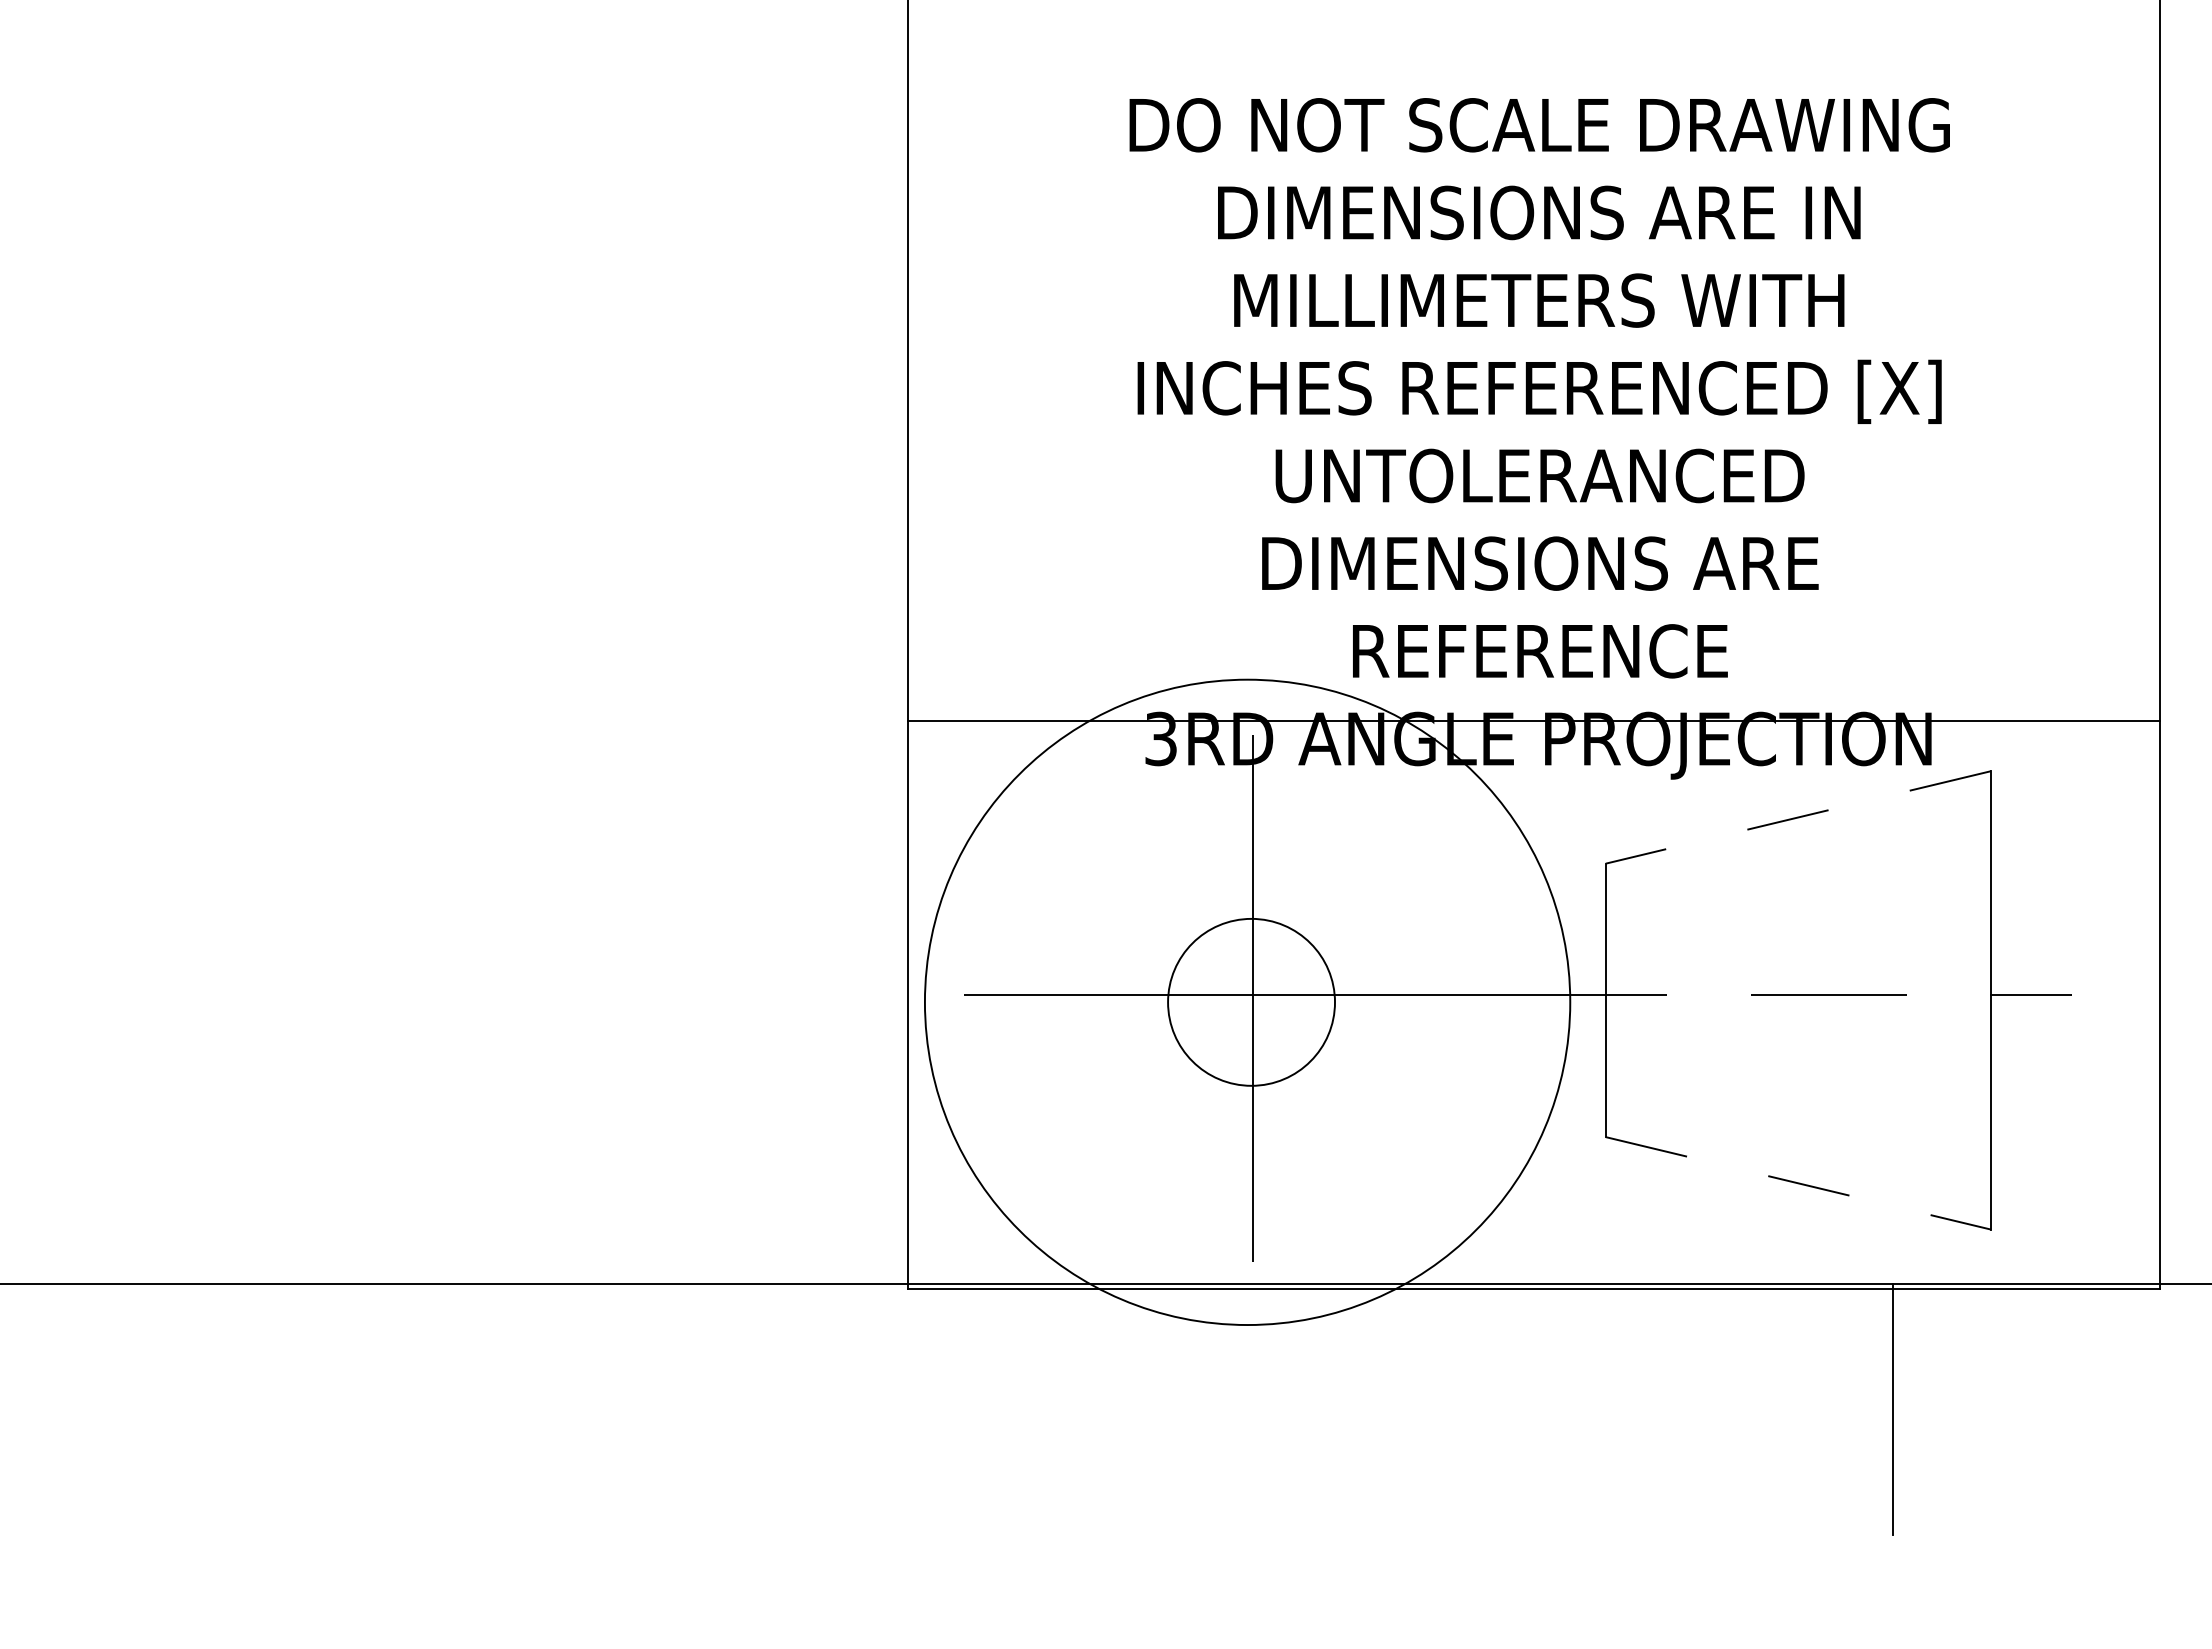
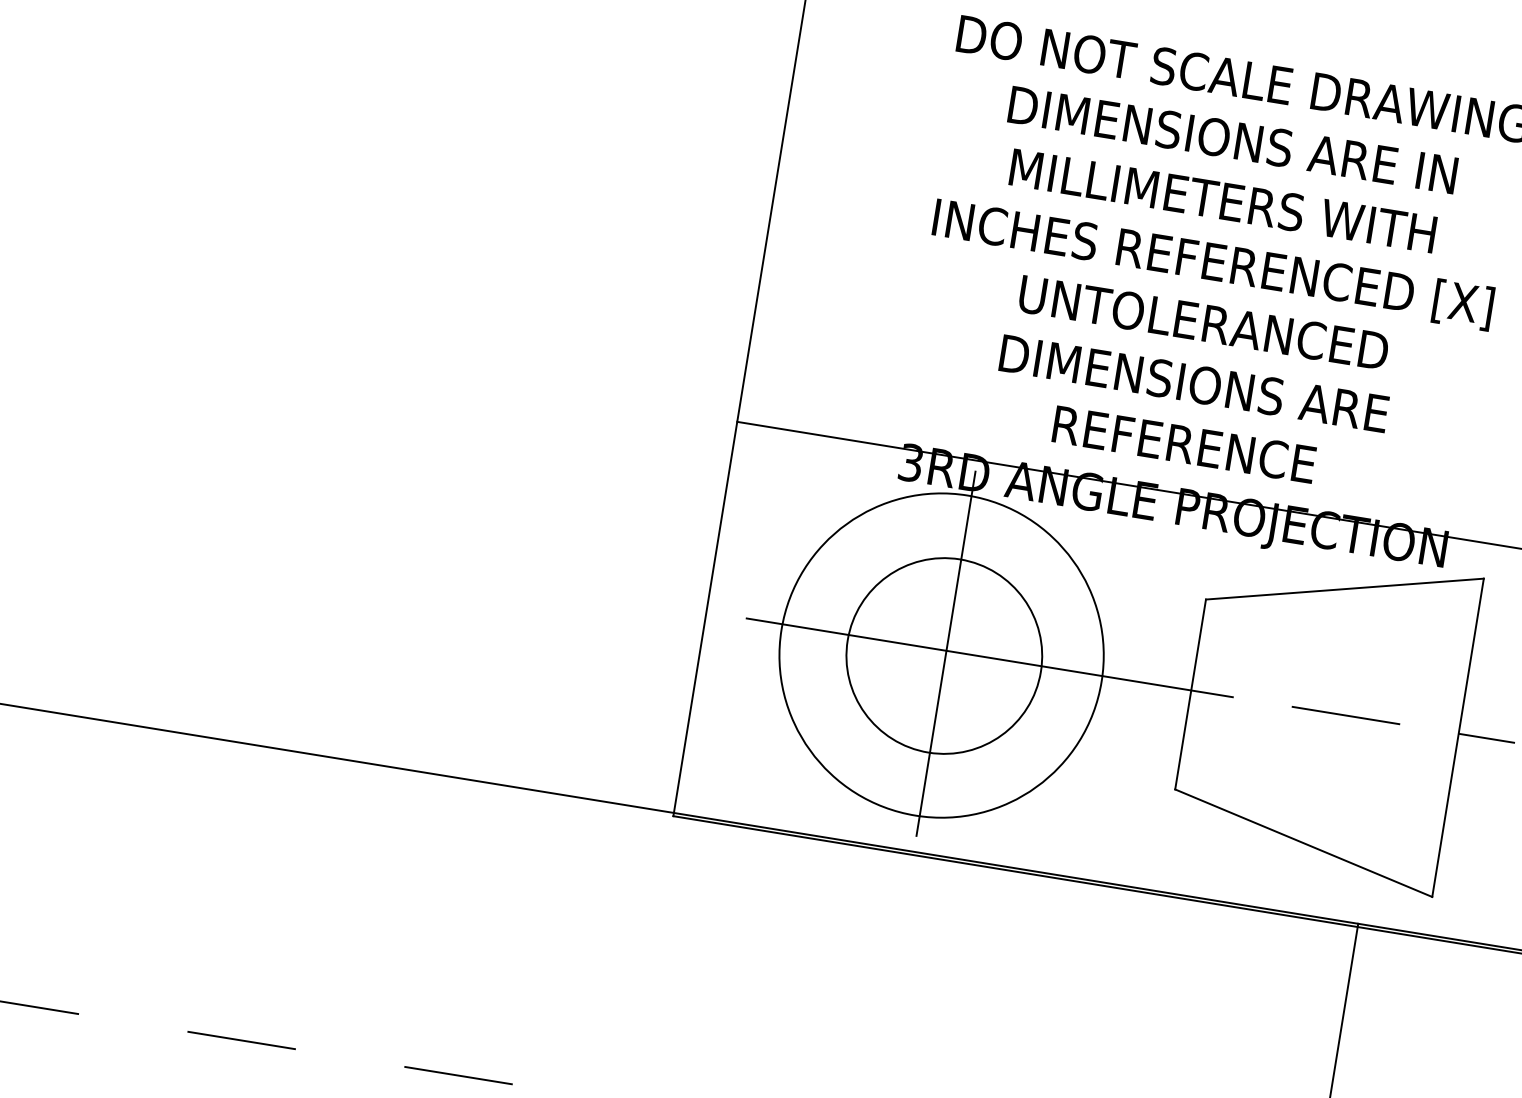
line: (1797, 817) -> (1344, 589), dashed -> solid
circle: (1247, 1001) -> (941, 654), size x0.71
circle: (1251, 1002) -> (944, 656), size x1.67
line: (1798, 1183) -> (1303, 843), dashed -> solid

